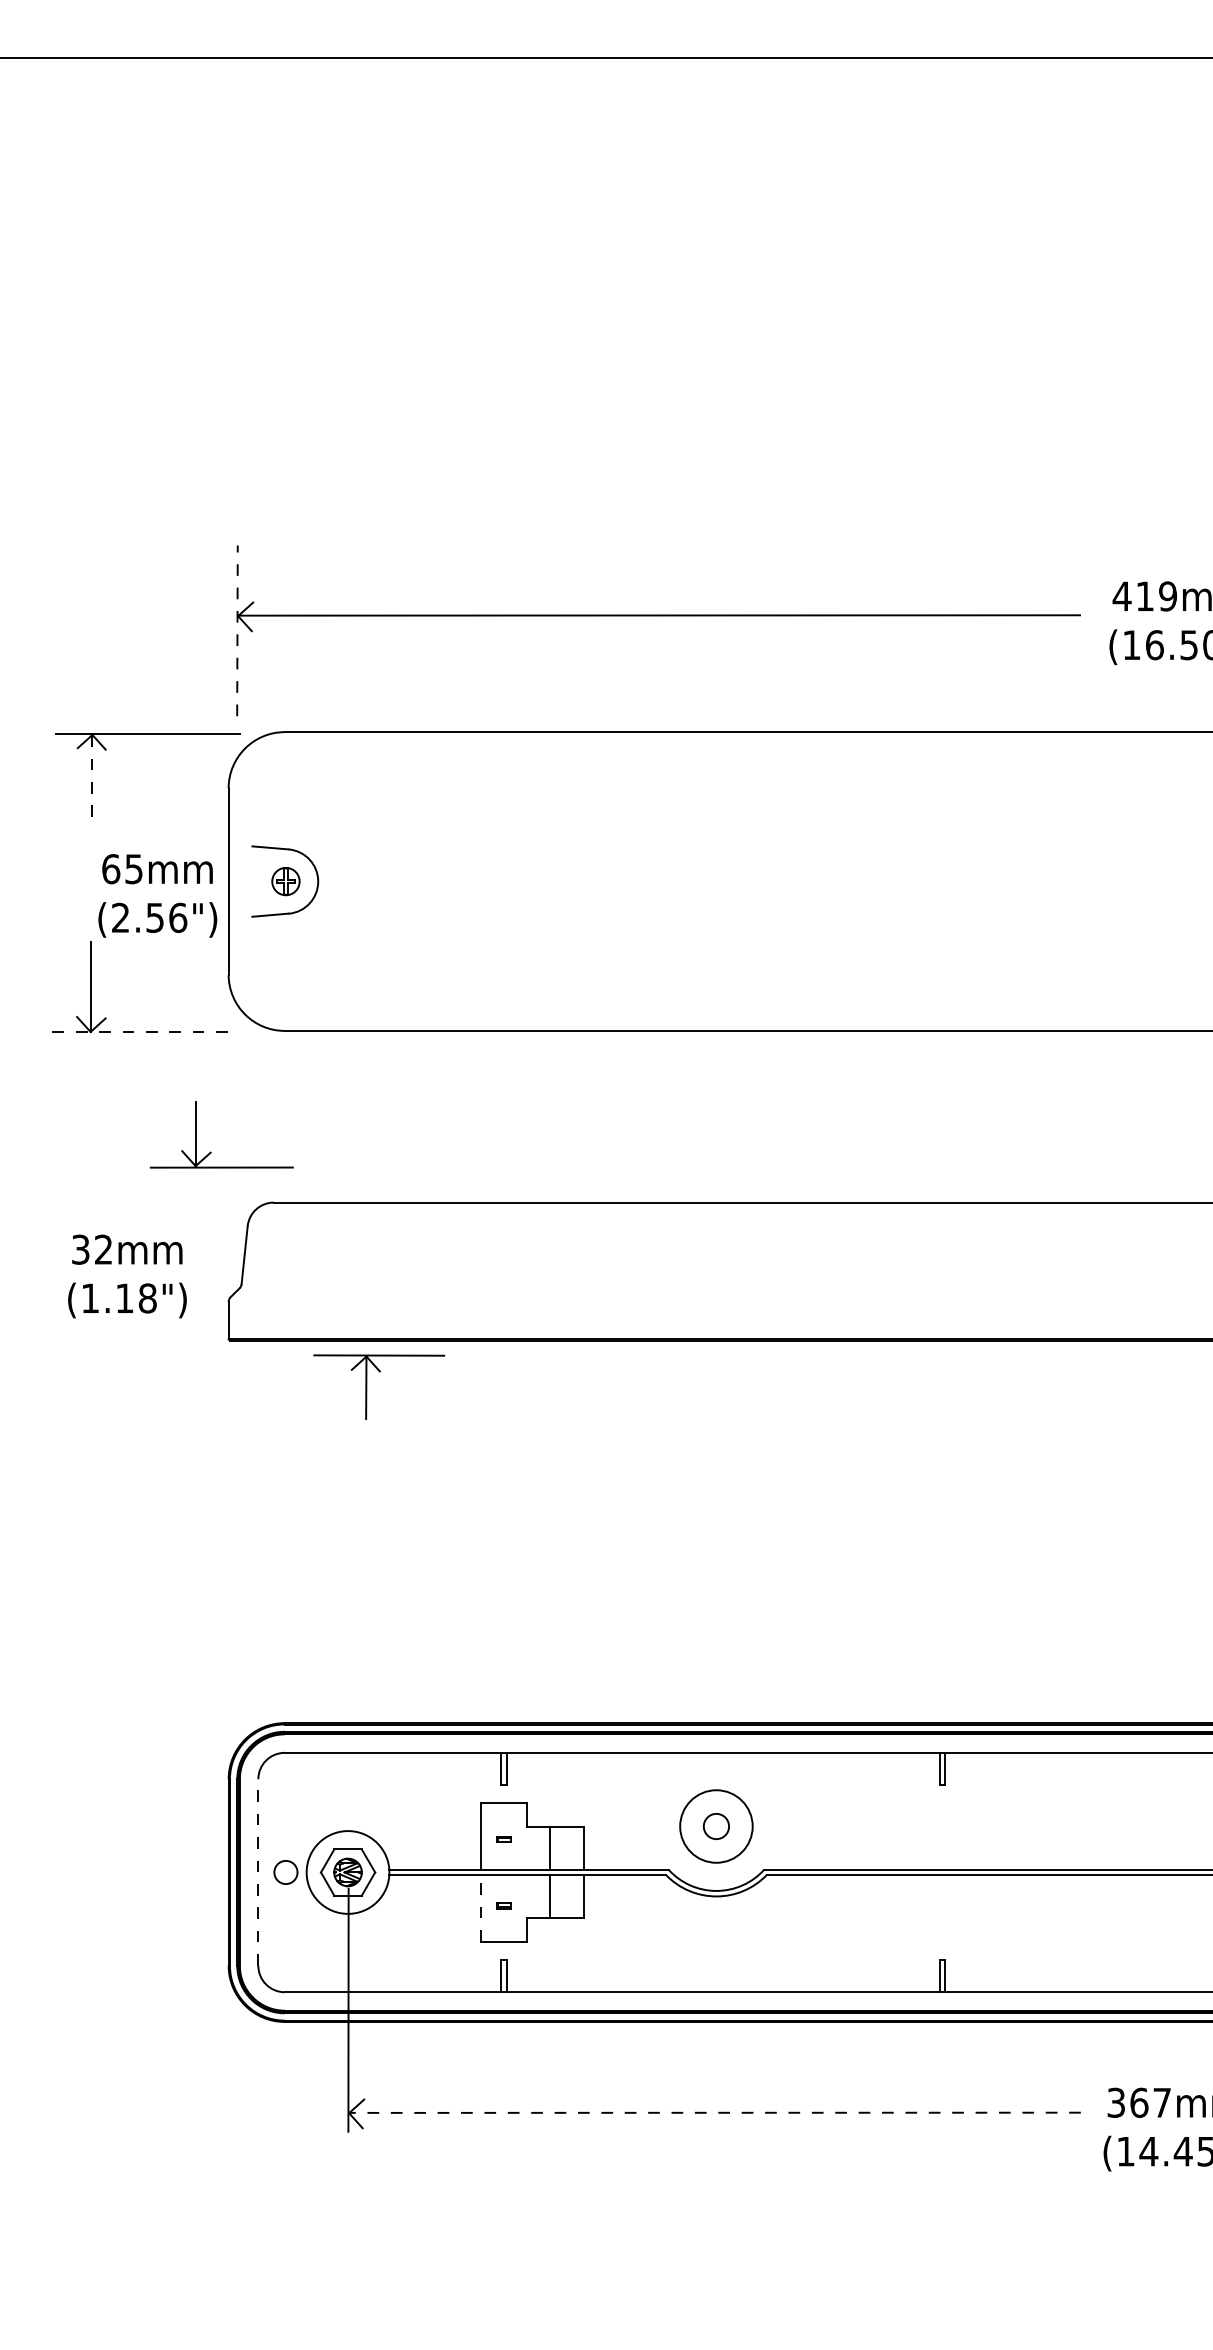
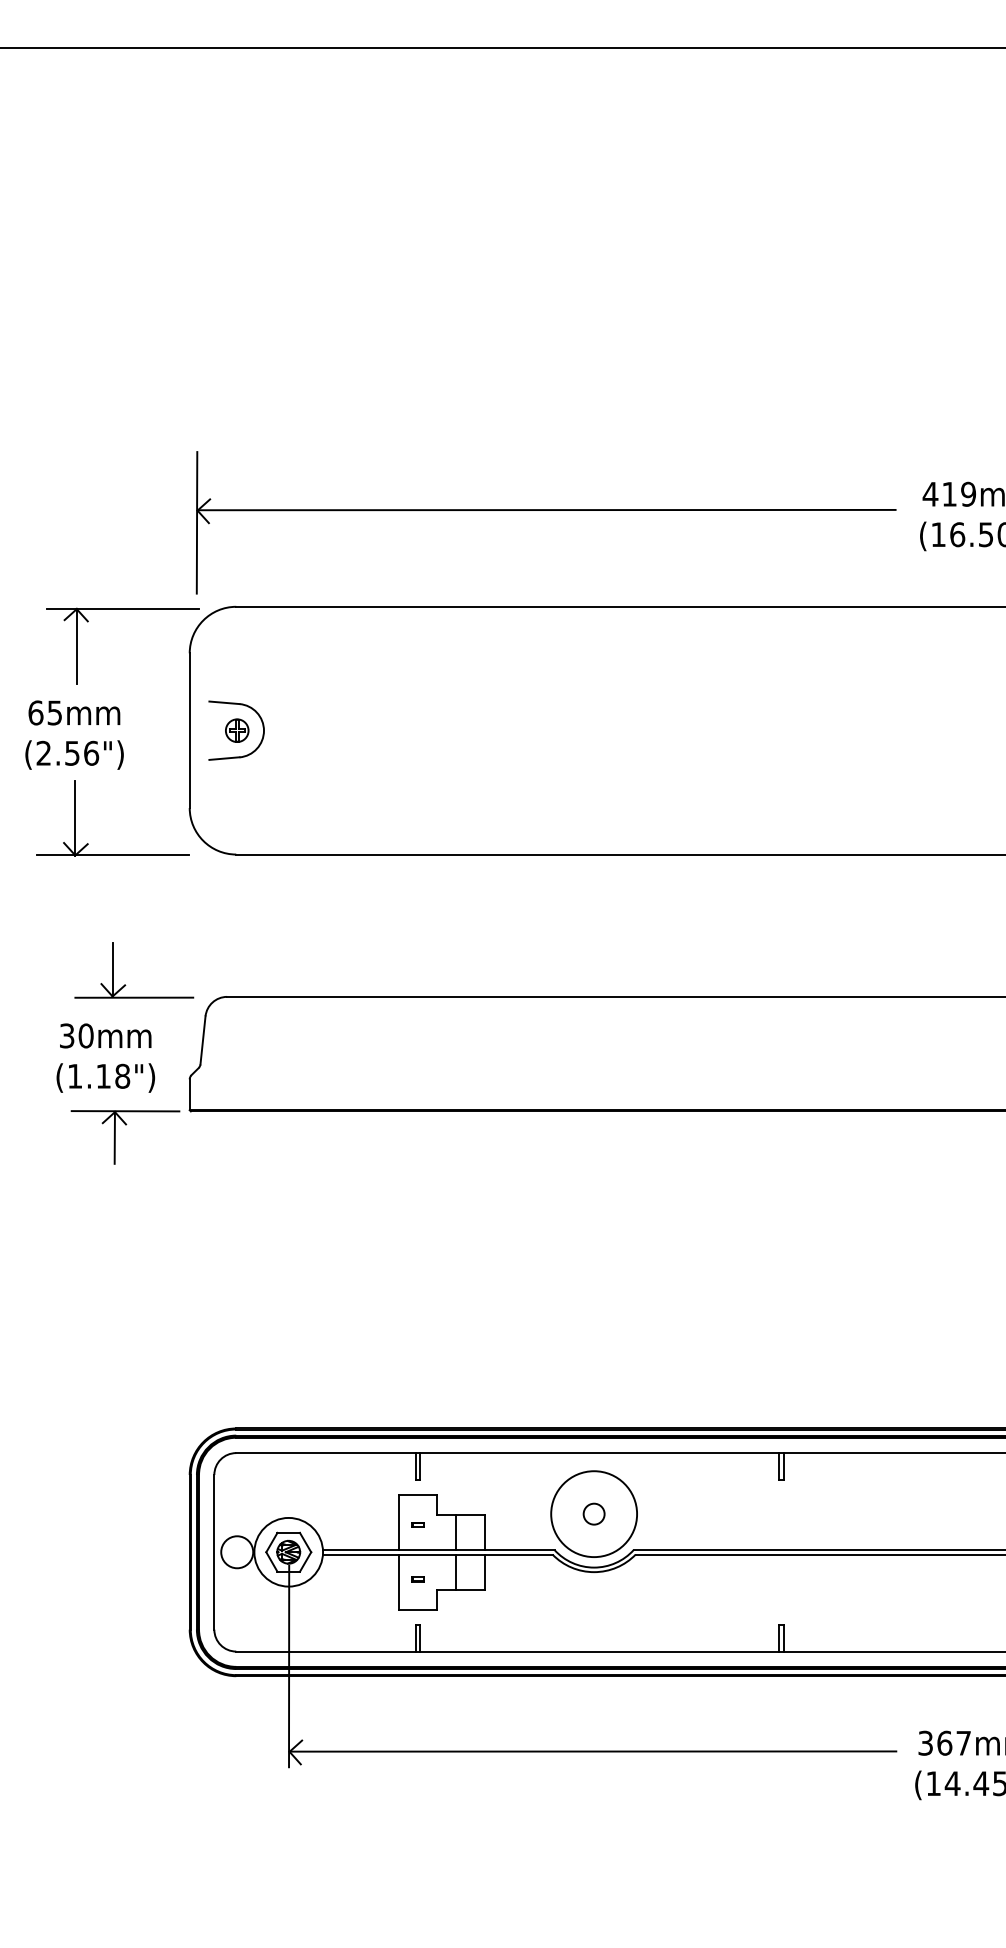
line: (237, 630) -> (197, 522), dashed -> solid
line: (92, 780) -> (76, 646), dashed -> solid
text: (157, 895) -> (74, 734), moved
line: (136, 1031) -> (113, 855), dashed -> solid
part: (210, 1151) -> (124, 984), moved
text: (103, 1249) -> (85, 1035), 32mm -> 30mm
part: (367, 1386) -> (115, 1136), moved
circle: (716, 1826) -> (594, 1514), size x1.43
line: (258, 1872) -> (214, 1552), dashed -> solid
circle: (285, 1872) -> (236, 1552), size x1.67
line: (480, 1907) -> (398, 1581), dashed -> solid
line: (715, 2112) -> (593, 1751), dashed -> solid

